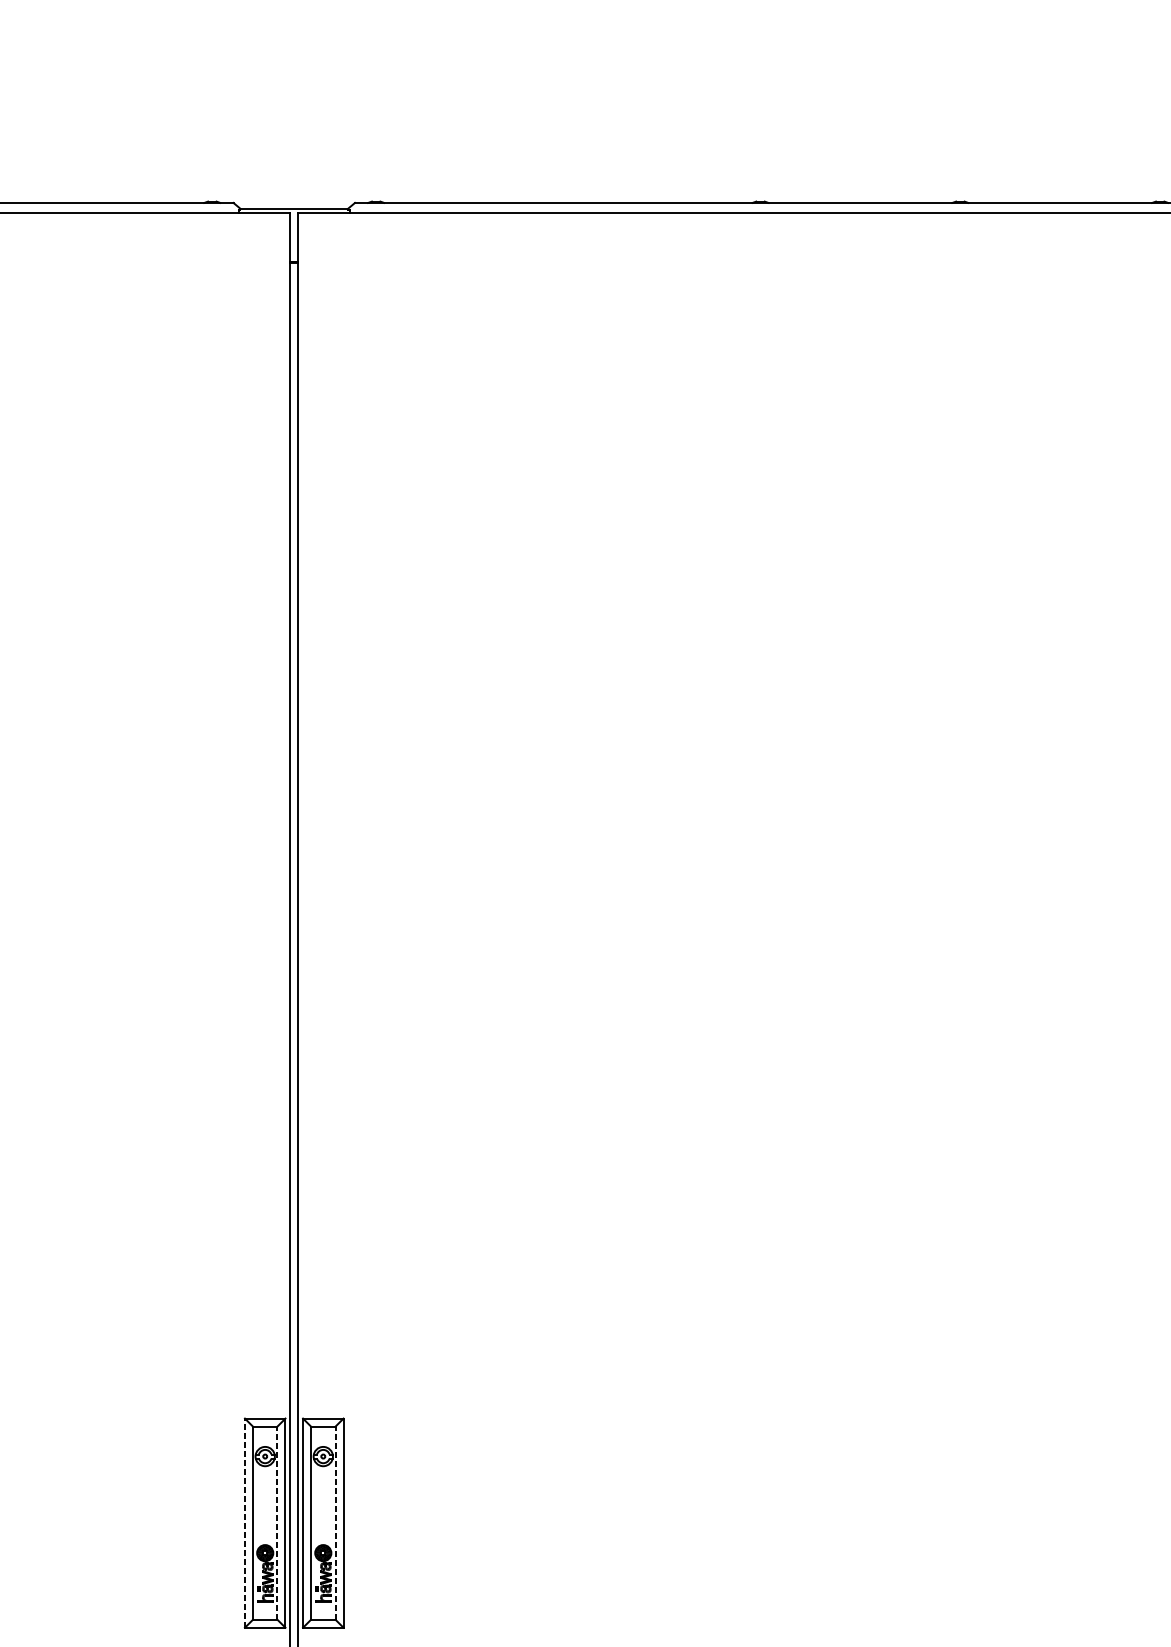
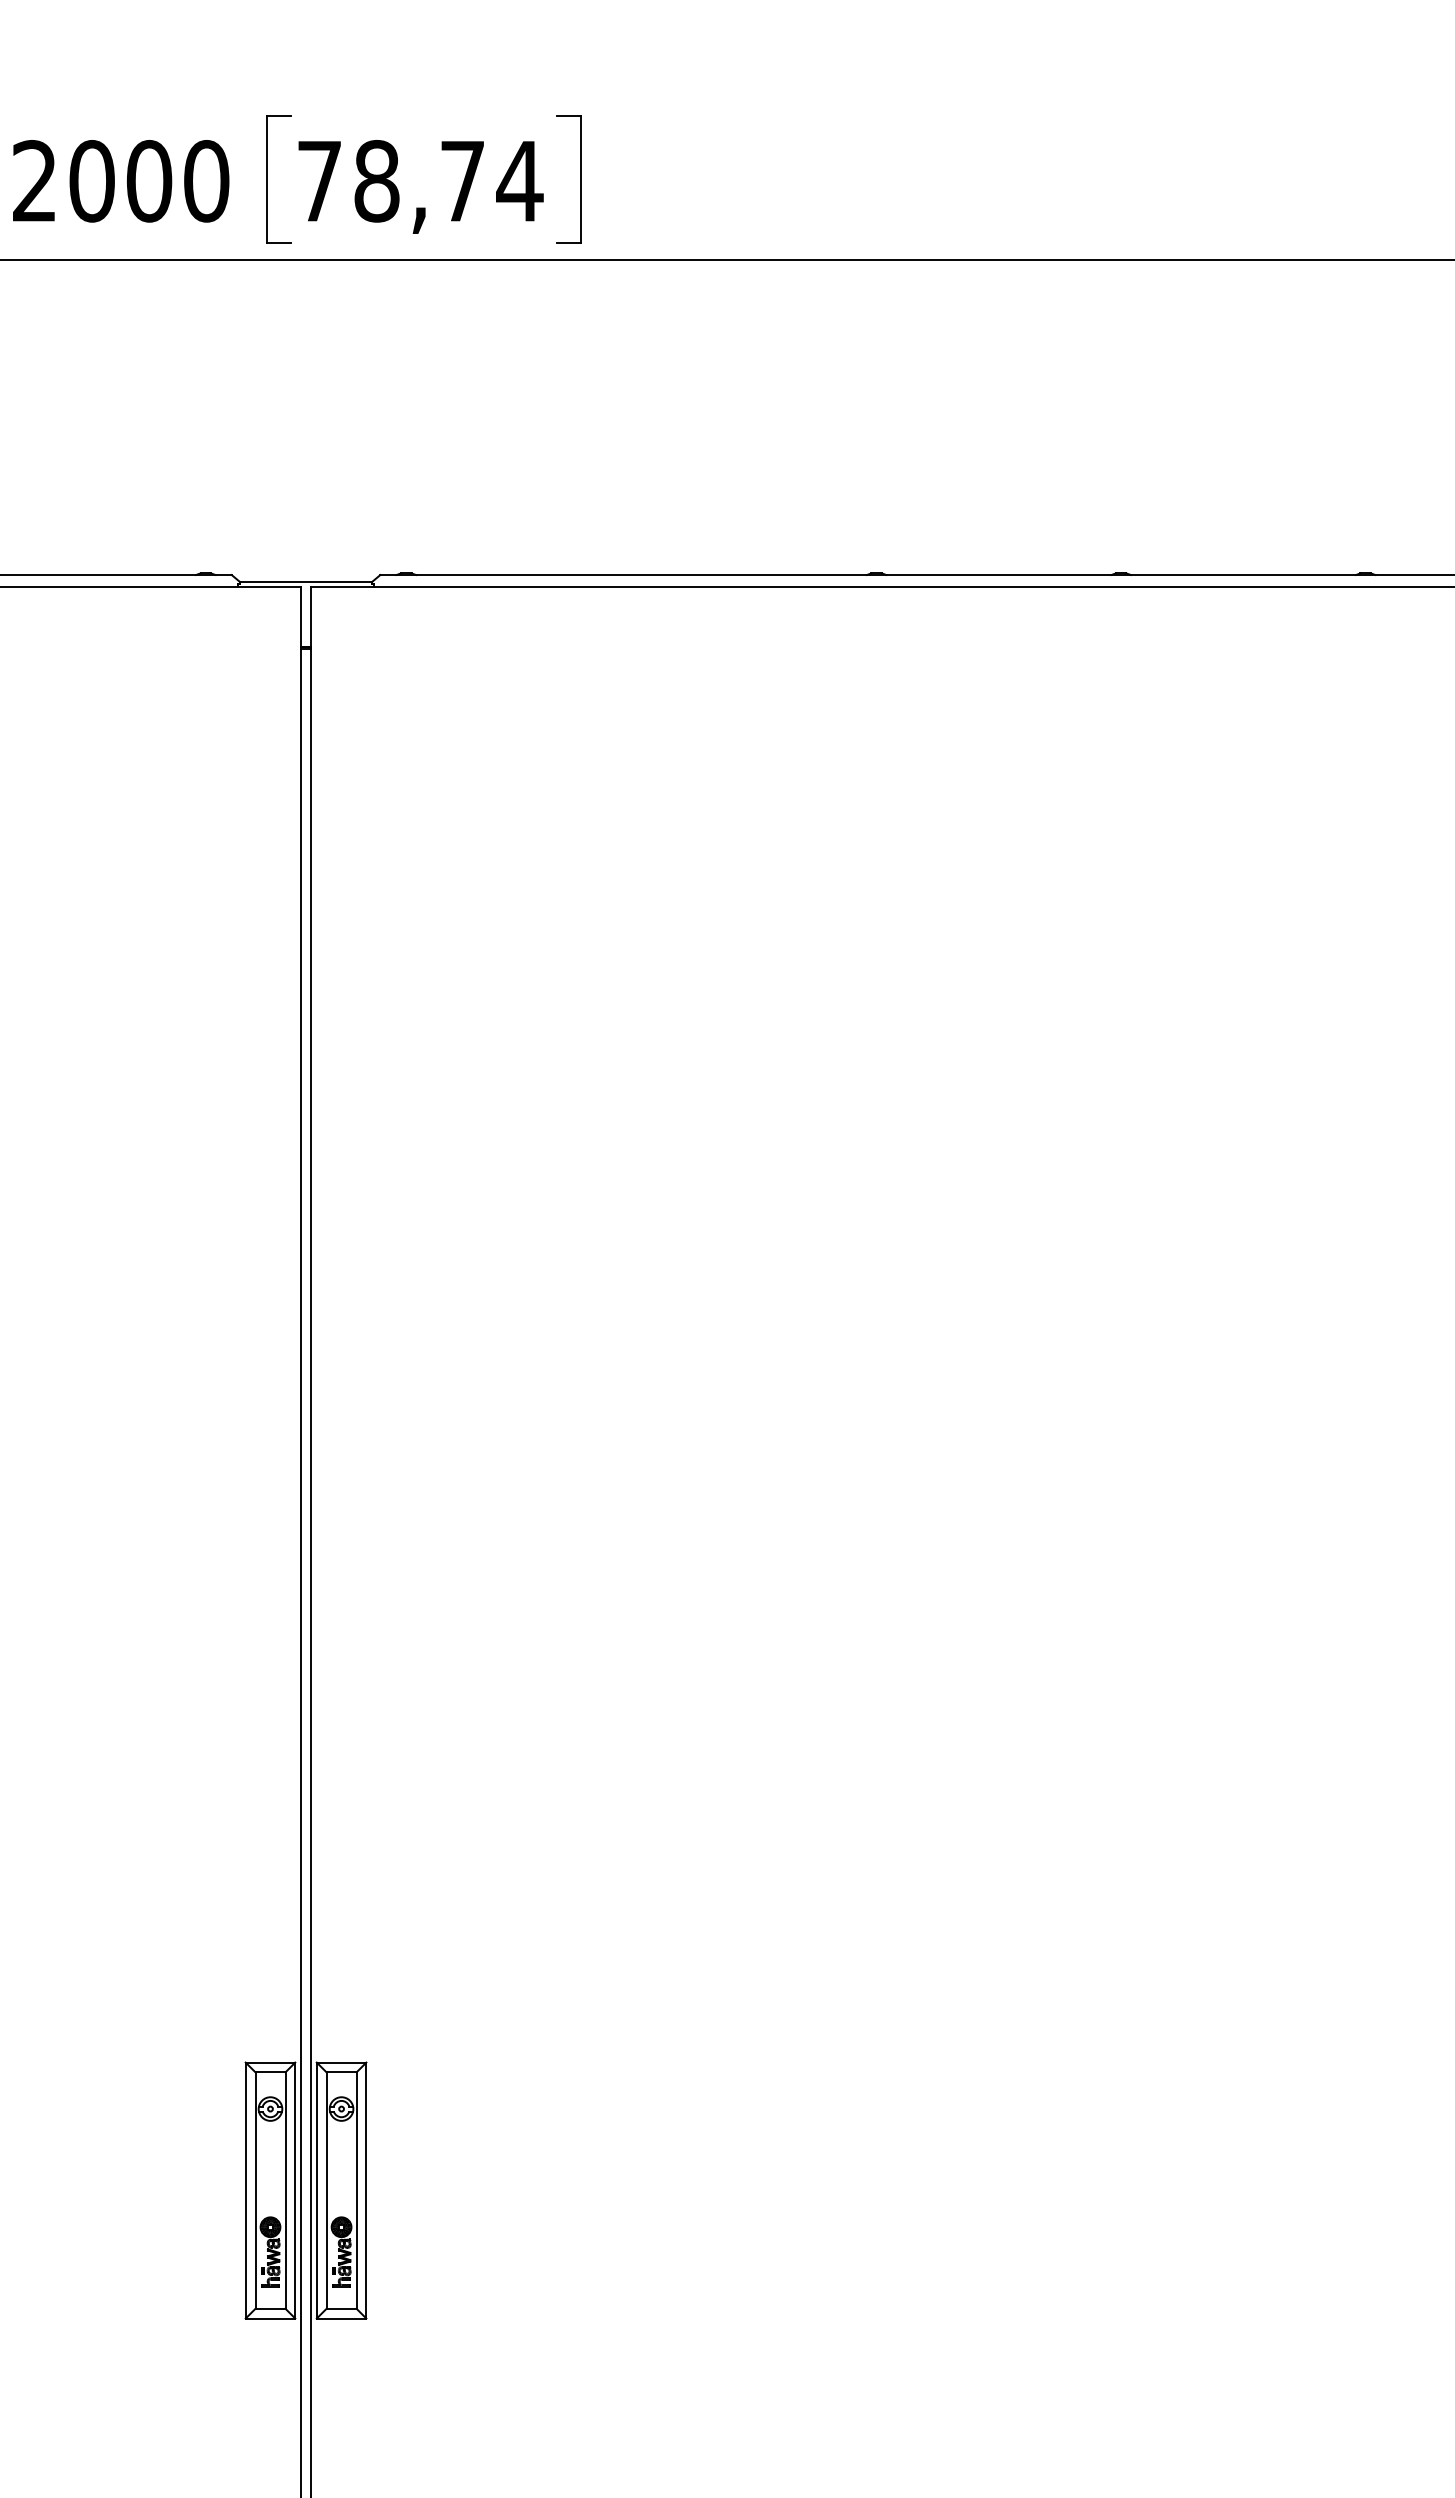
line: (244, 1523) -> (245, 2190), dashed -> solid
line: (277, 1523) -> (285, 2190), dashed -> solid
line: (335, 1523) -> (356, 2190), dashed -> solid

